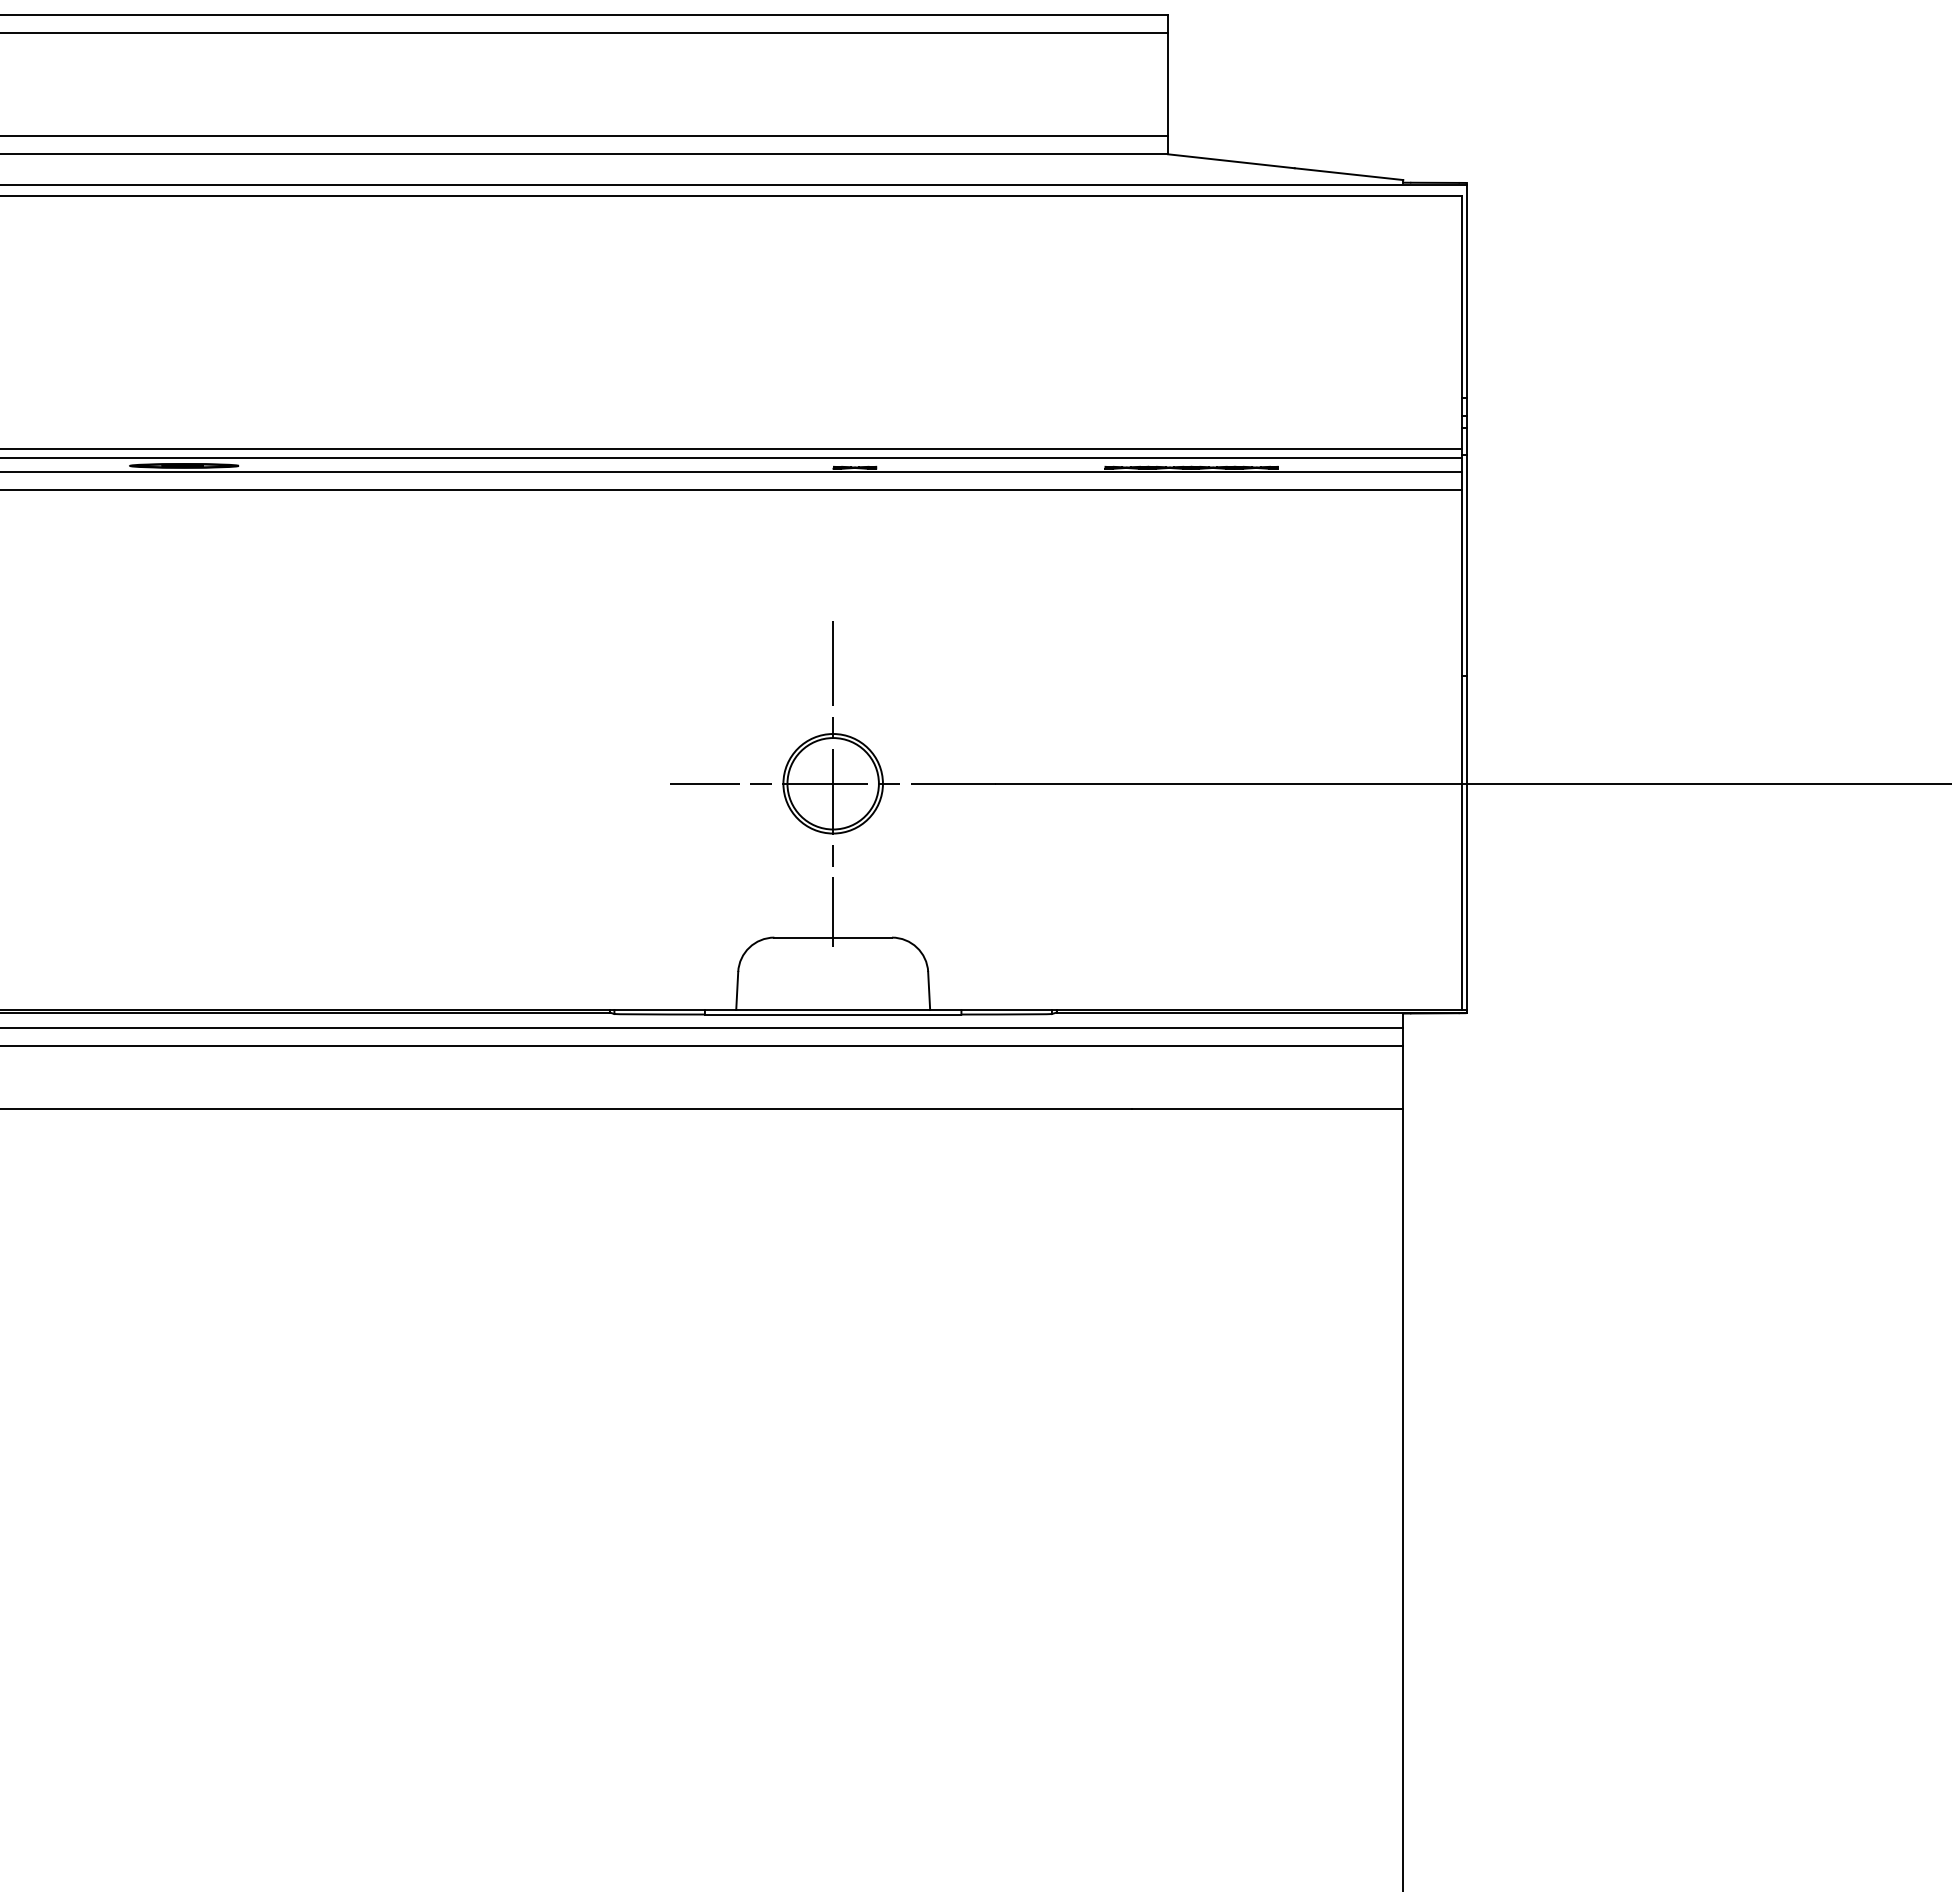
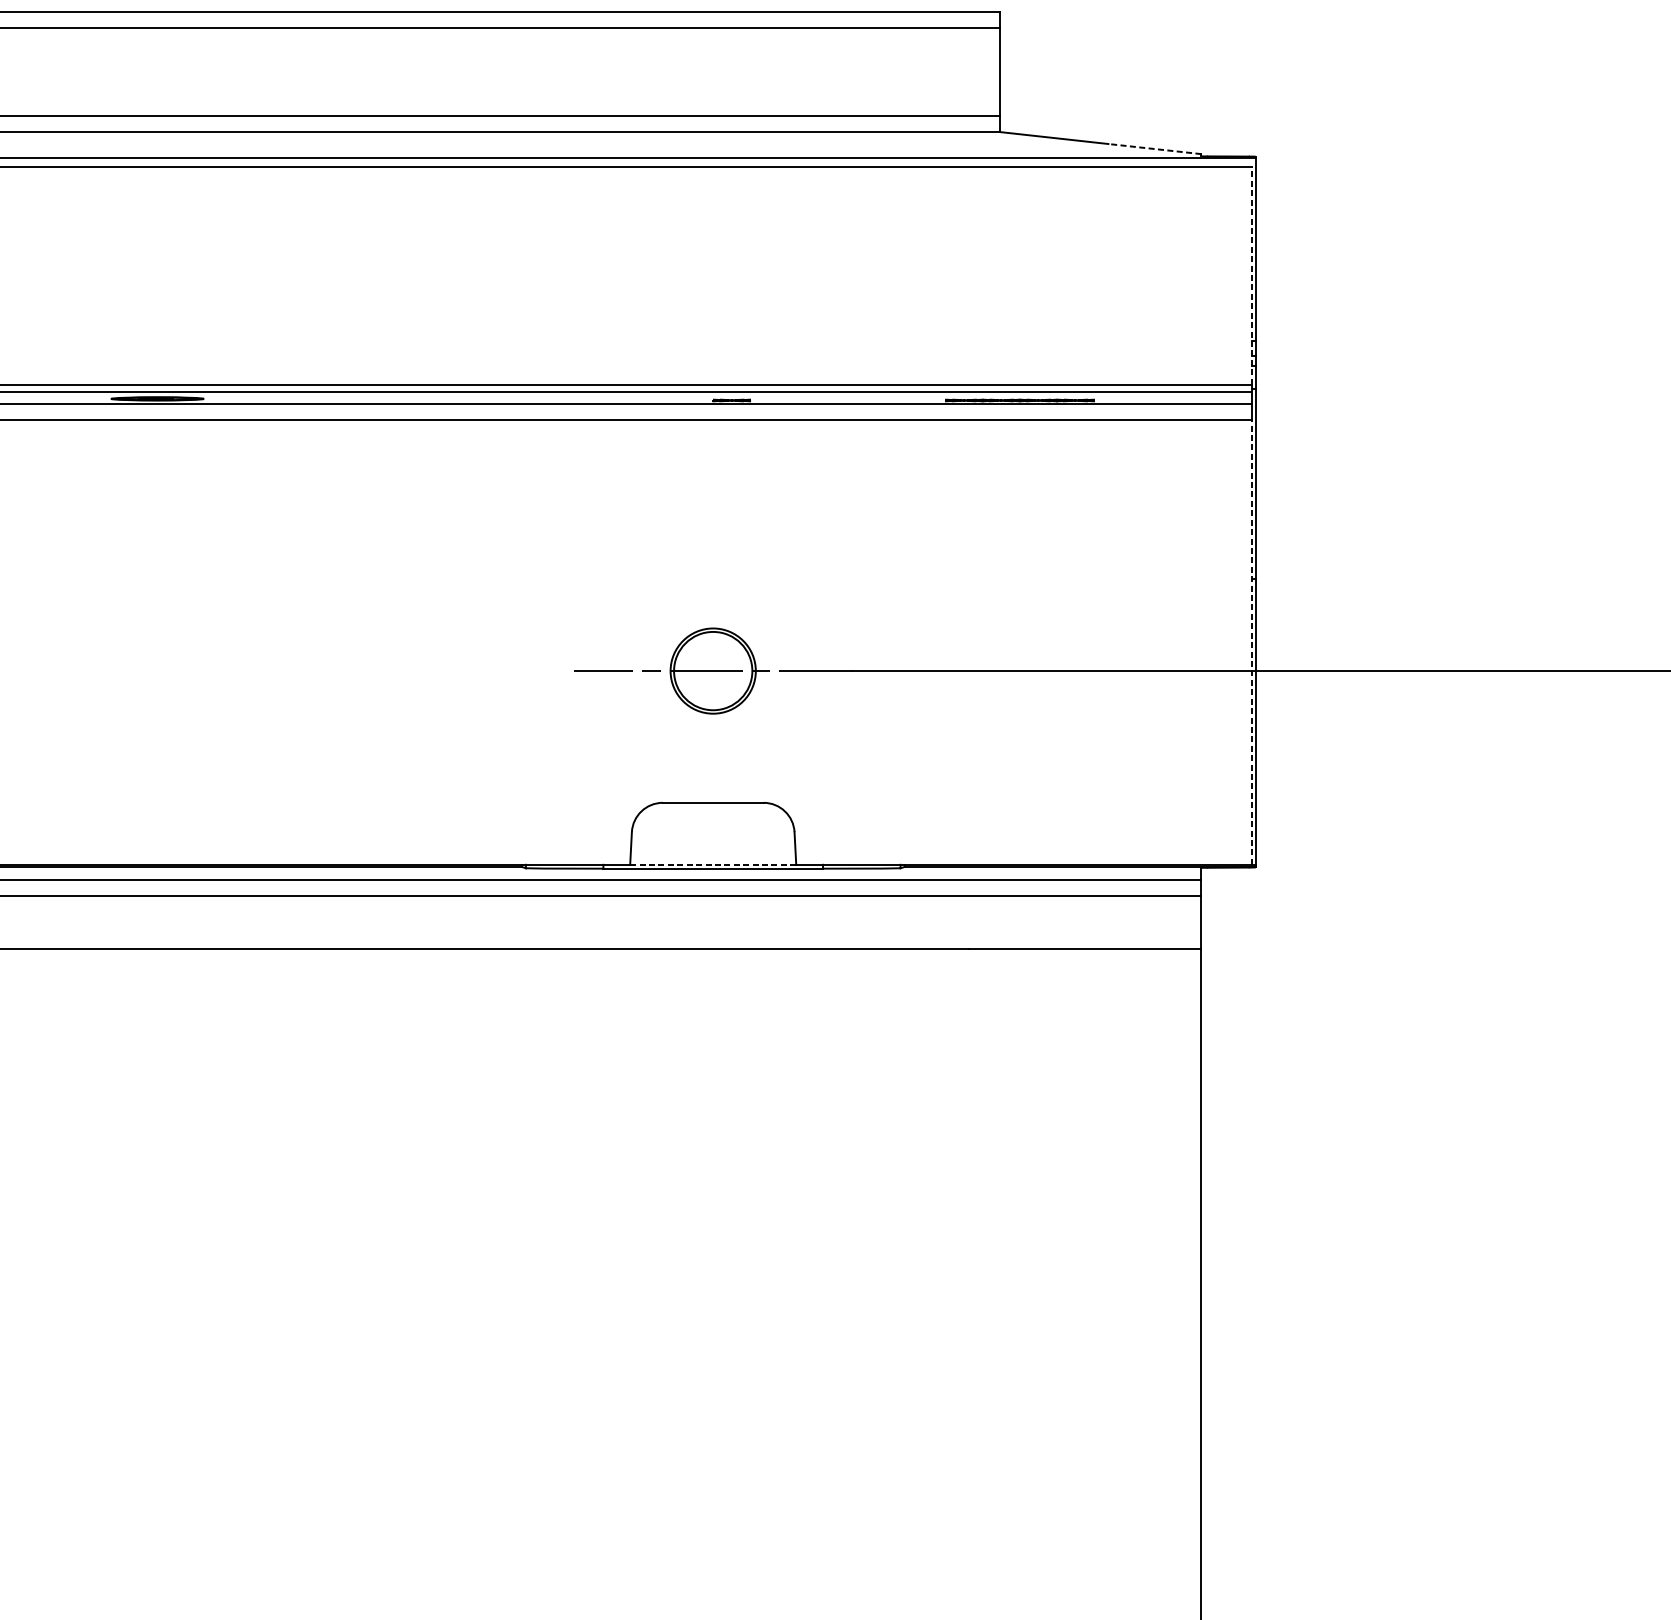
line: (1349, 174) -> (1155, 149), solid -> dashed
line: (1462, 322) -> (1252, 276), solid -> dashed
line: (1462, 750) -> (1252, 642), solid -> dashed
line: (833, 783) -> (713, 670), removed
line: (833, 1010) -> (713, 865), solid -> dashed

